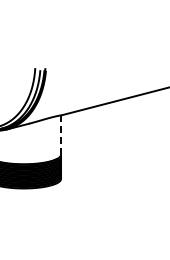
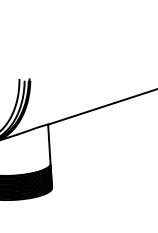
line: (61, 135) -> (49, 144), dashed -> solid

